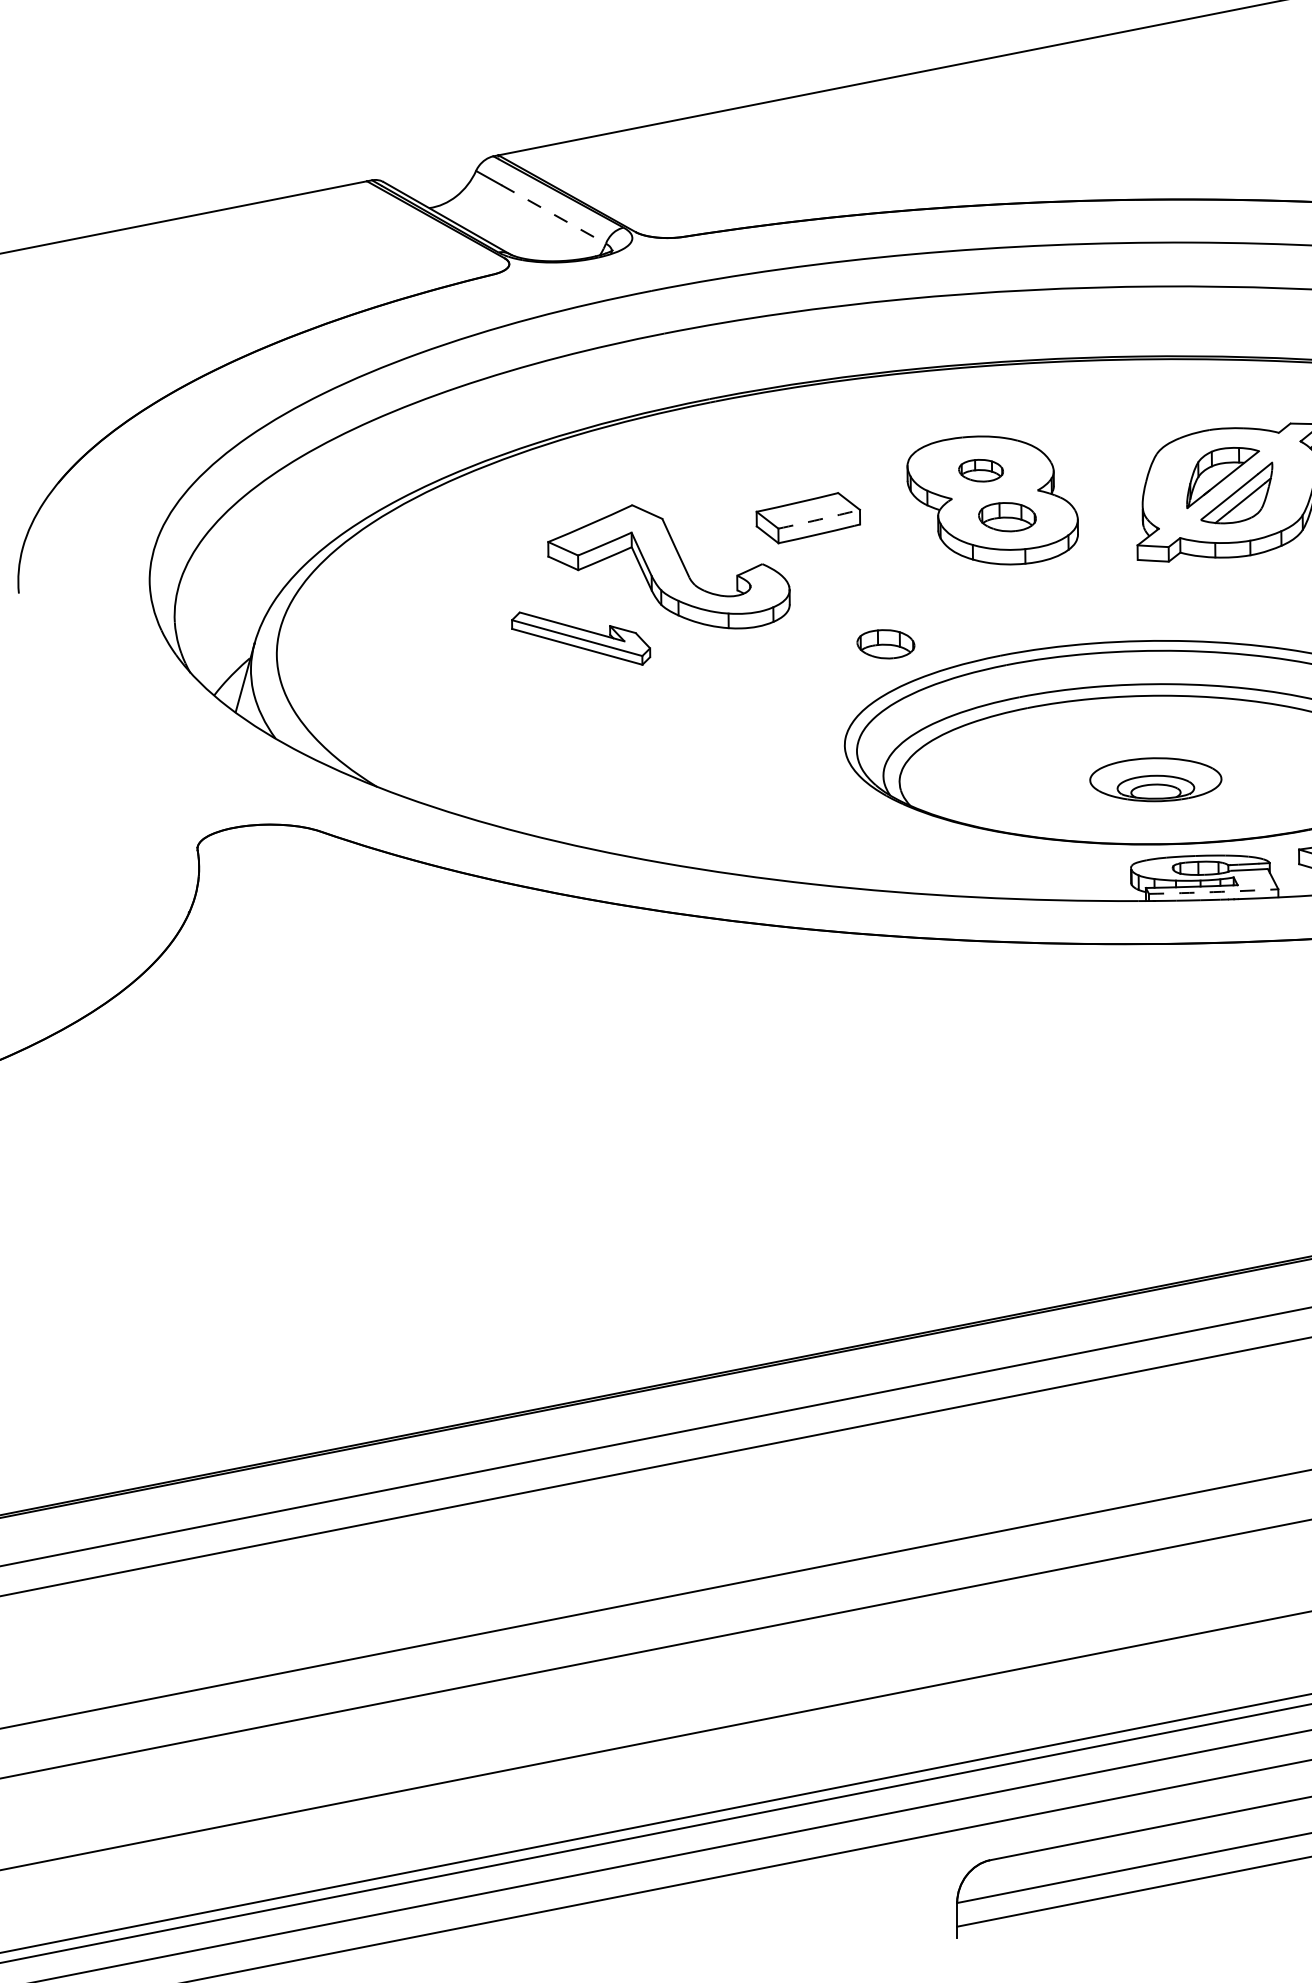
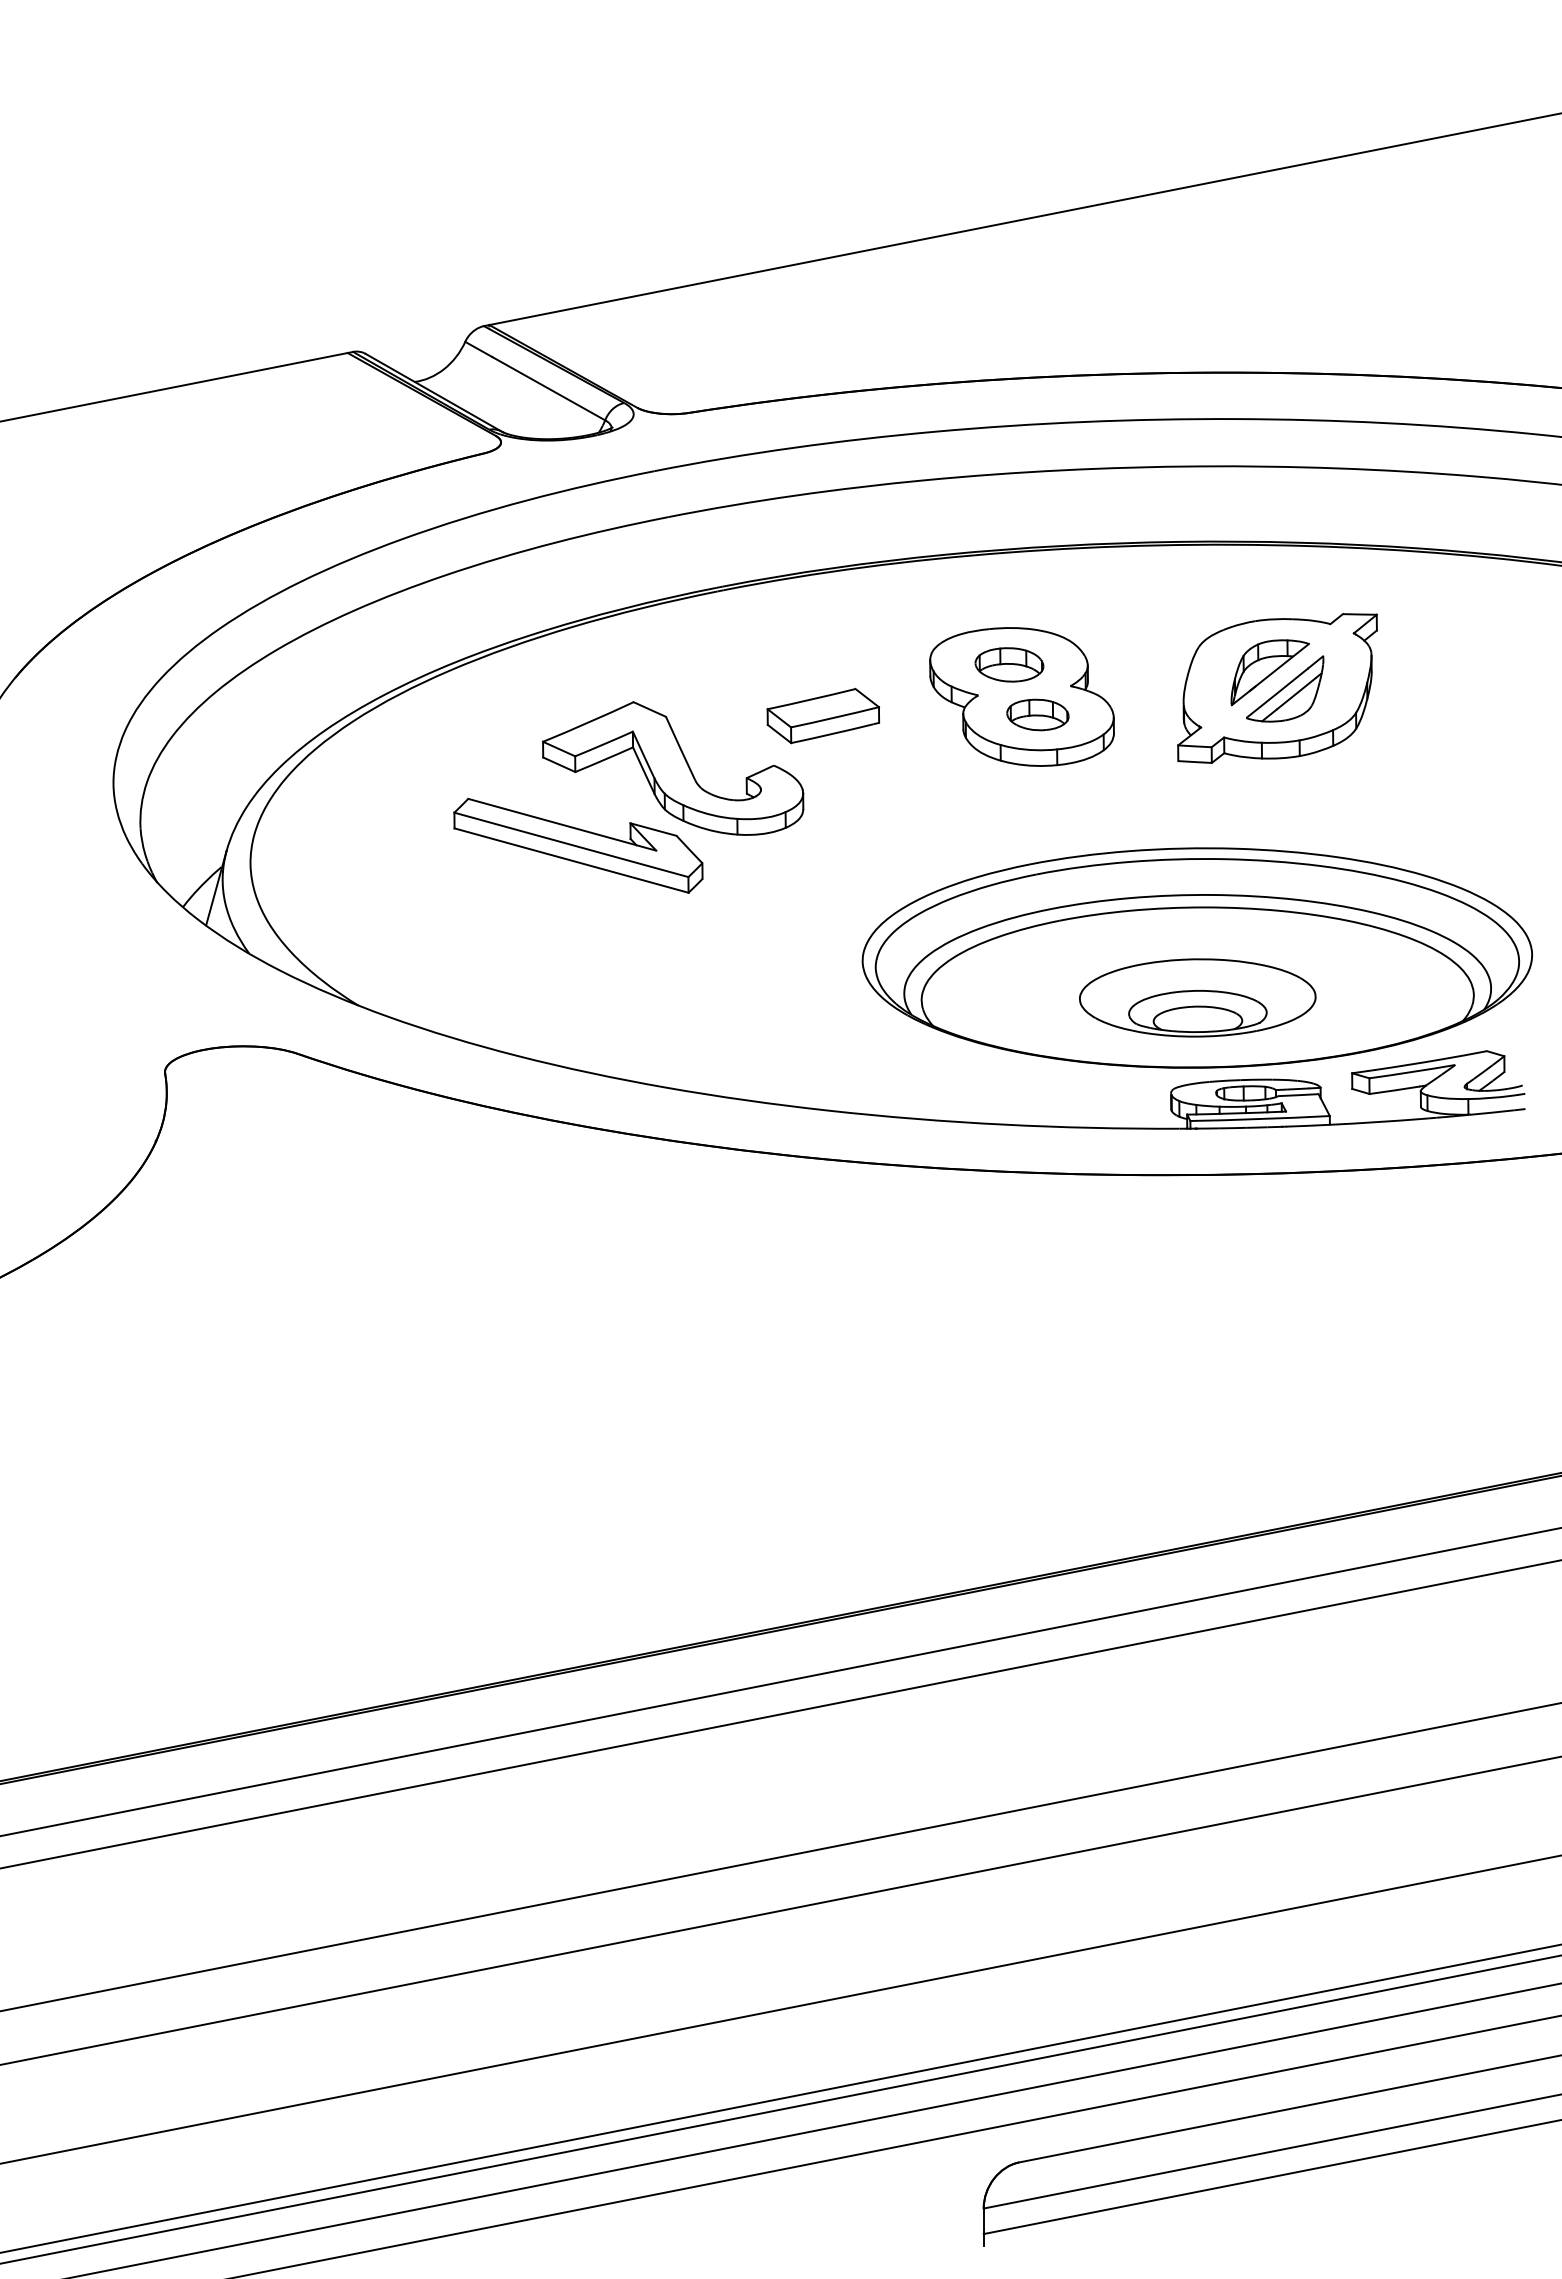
line: (553, 214) -> (548, 388), dashed -> solid
part: (981, 470) -> (1009, 664), size x1.43
arc: (819, 519) -> (835, 717), dashed -> solid
part: (581, 638) -> (578, 845), size x1.67
part: (885, 643) -> (906, 851), removed
part: (1155, 779) -> (1197, 997), size x1.67
arc: (1213, 892) -> (1260, 1119), dashed -> solid

